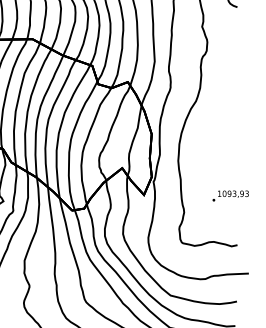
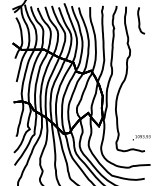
text: (230, 195) -> (141, 137), moved

